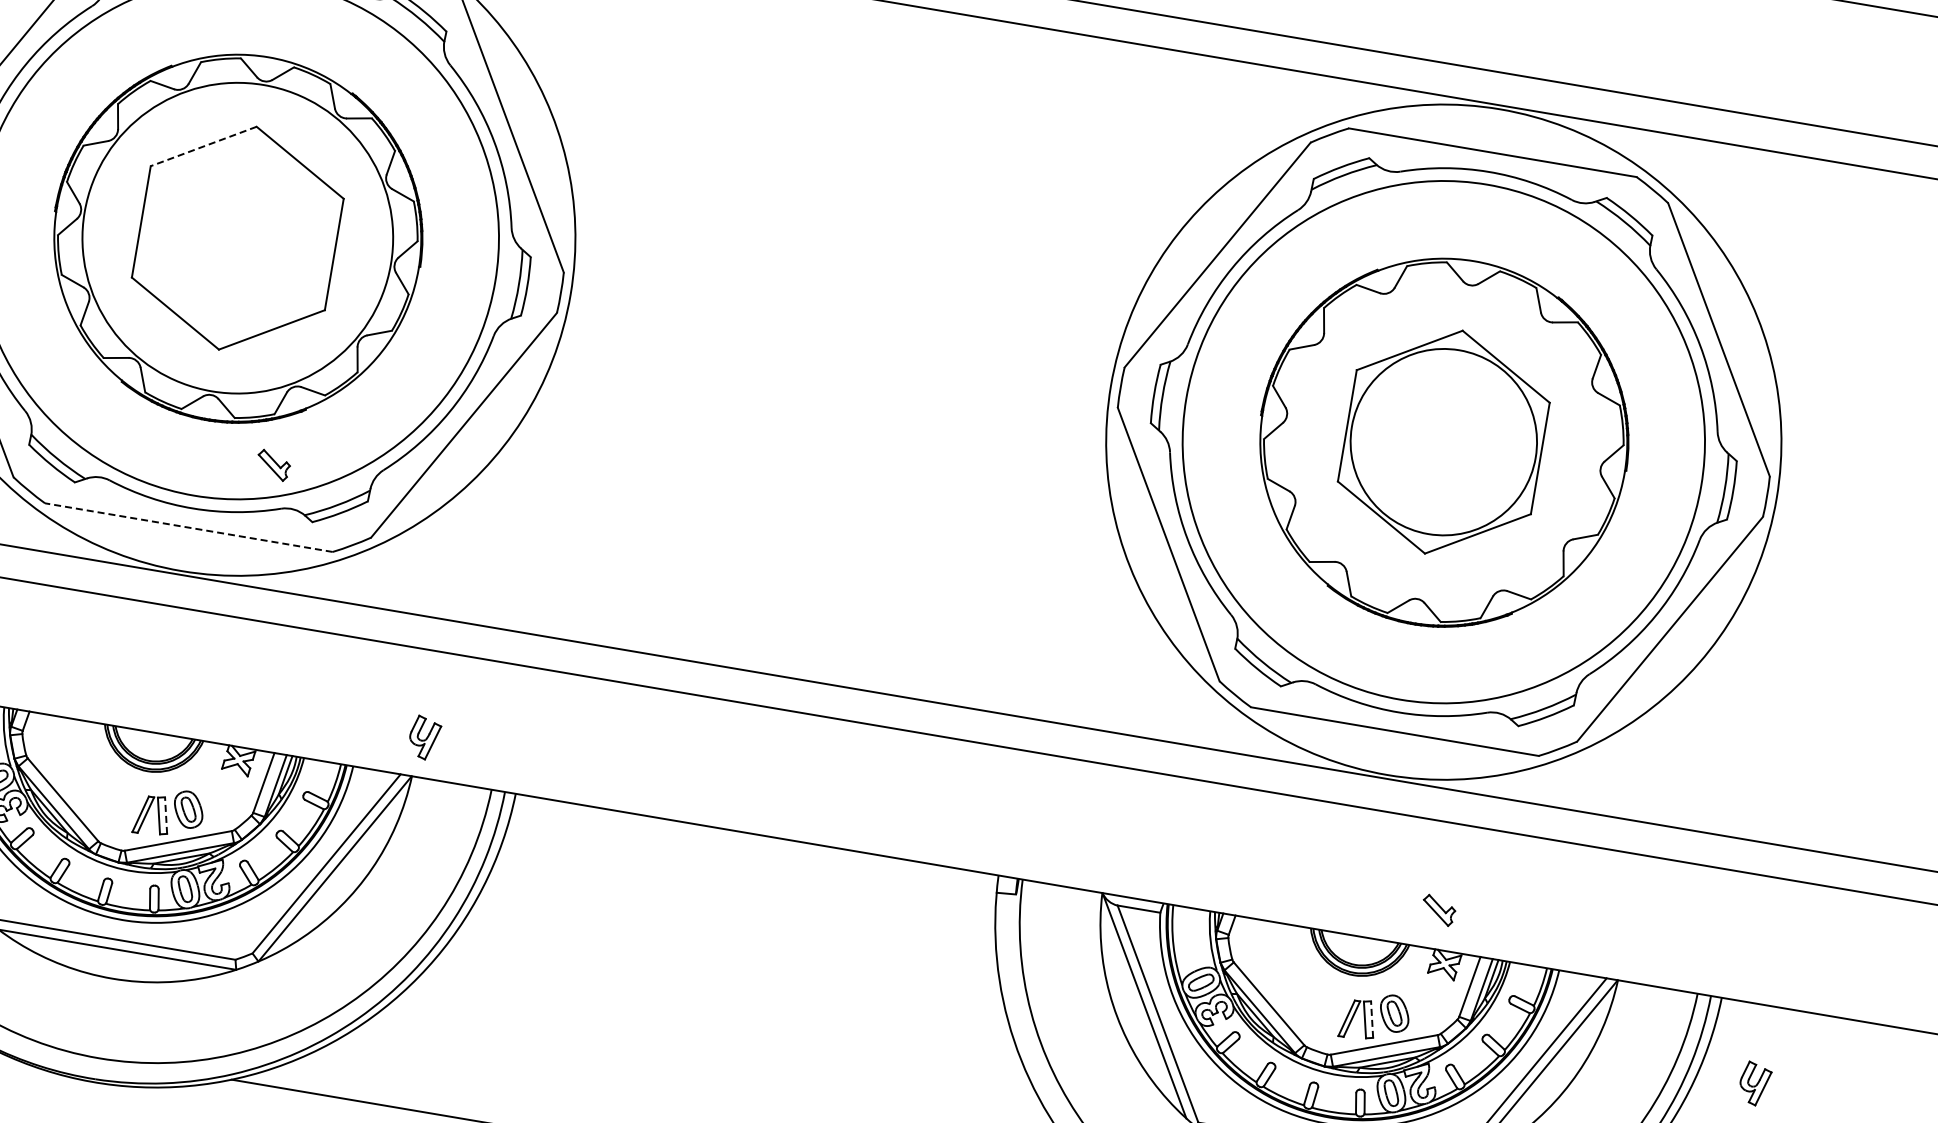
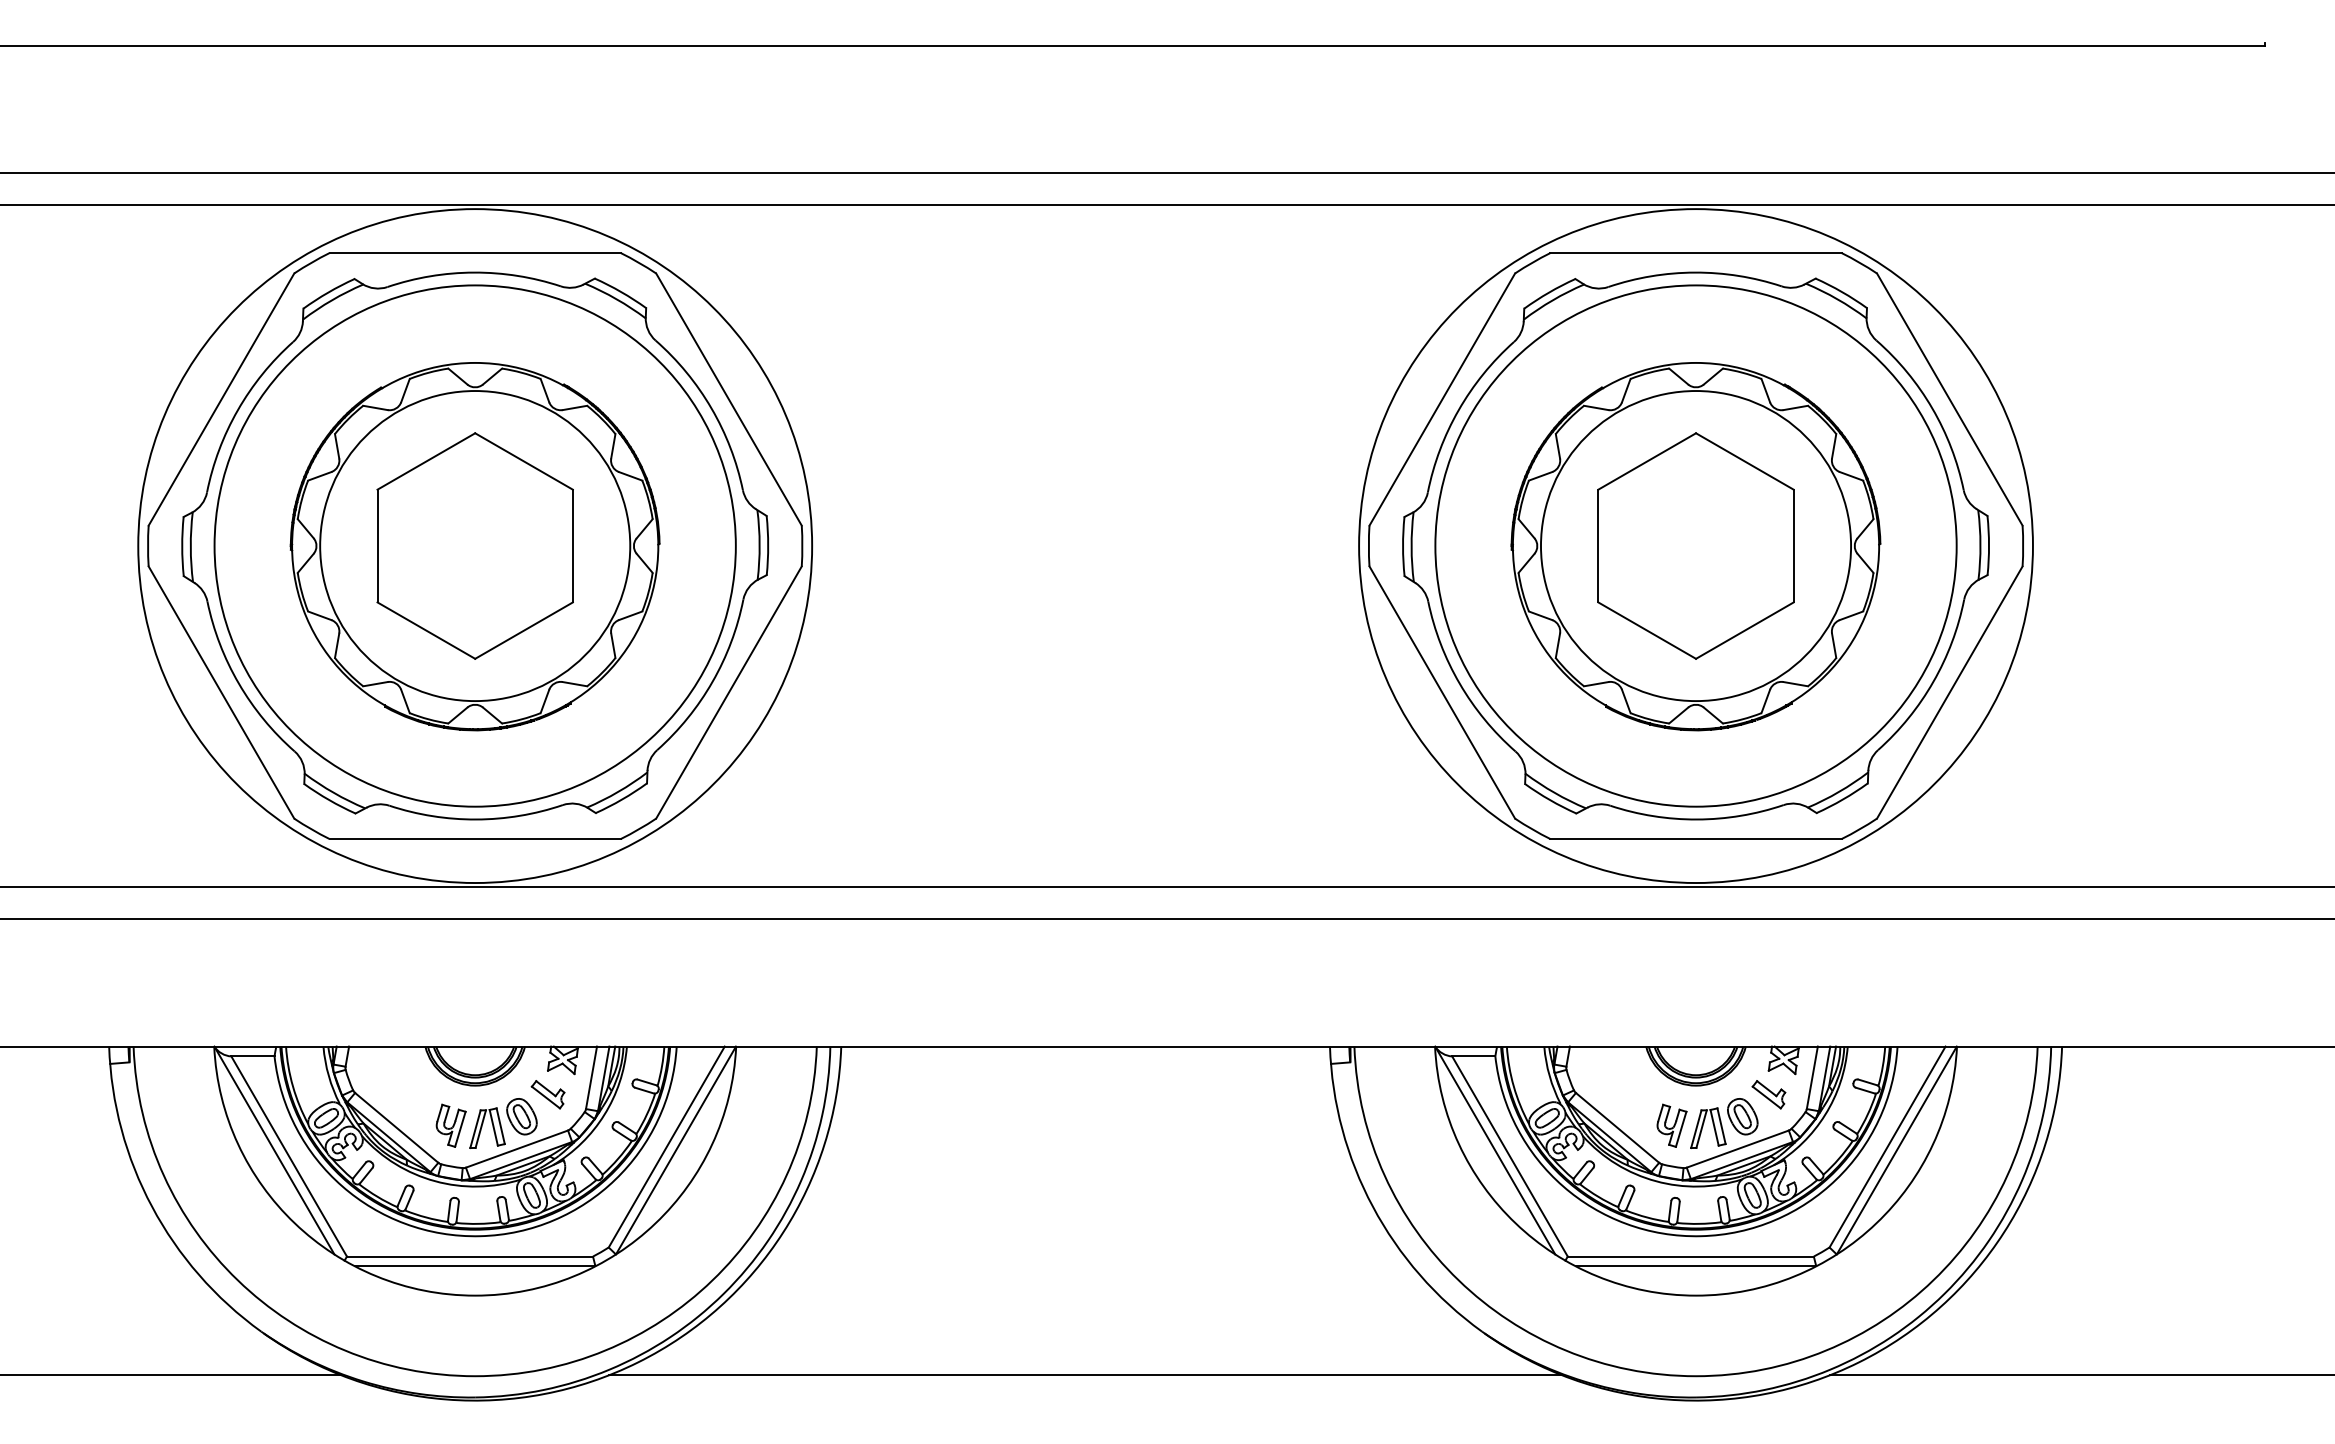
line: (202, 146) -> (425, 461), dashed -> solid
circle: (1443, 442) -> (1695, 546), size x1.67
part: (272, 465) -> (547, 1094), moved
line: (189, 528) -> (475, 839), dashed -> solid
part: (423, 737) -> (450, 1125), moved
line: (165, 814) -> (500, 1125), dashed -> solid
part: (1438, 910) -> (1768, 1094), moved
line: (1372, 1018) -> (1721, 1125), dashed -> solid
part: (1754, 1083) -> (1671, 1125), moved

